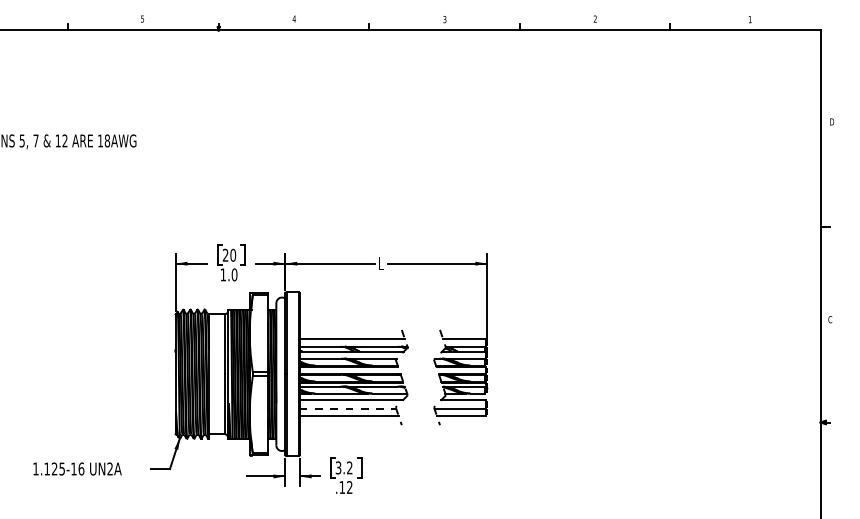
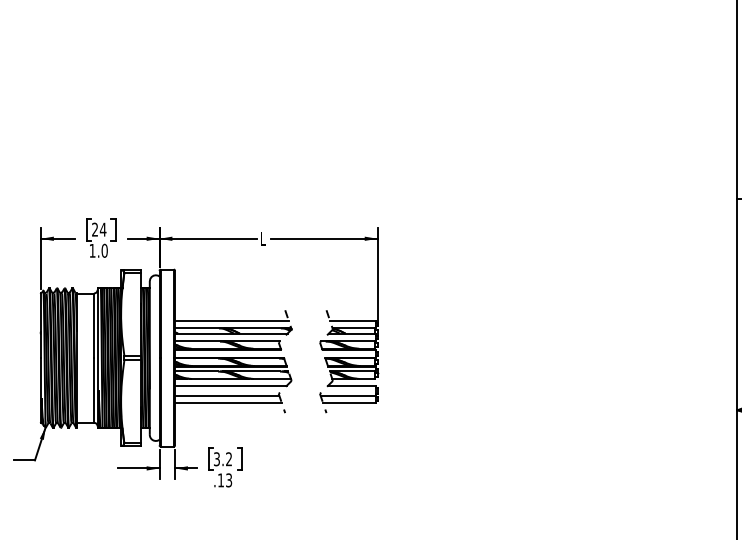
text: (233, 254) -> (103, 228), 20 -> 24
line: (348, 409) -> (227, 396), dashed -> solid
text: (349, 487) -> (228, 480), .12 -> .13

